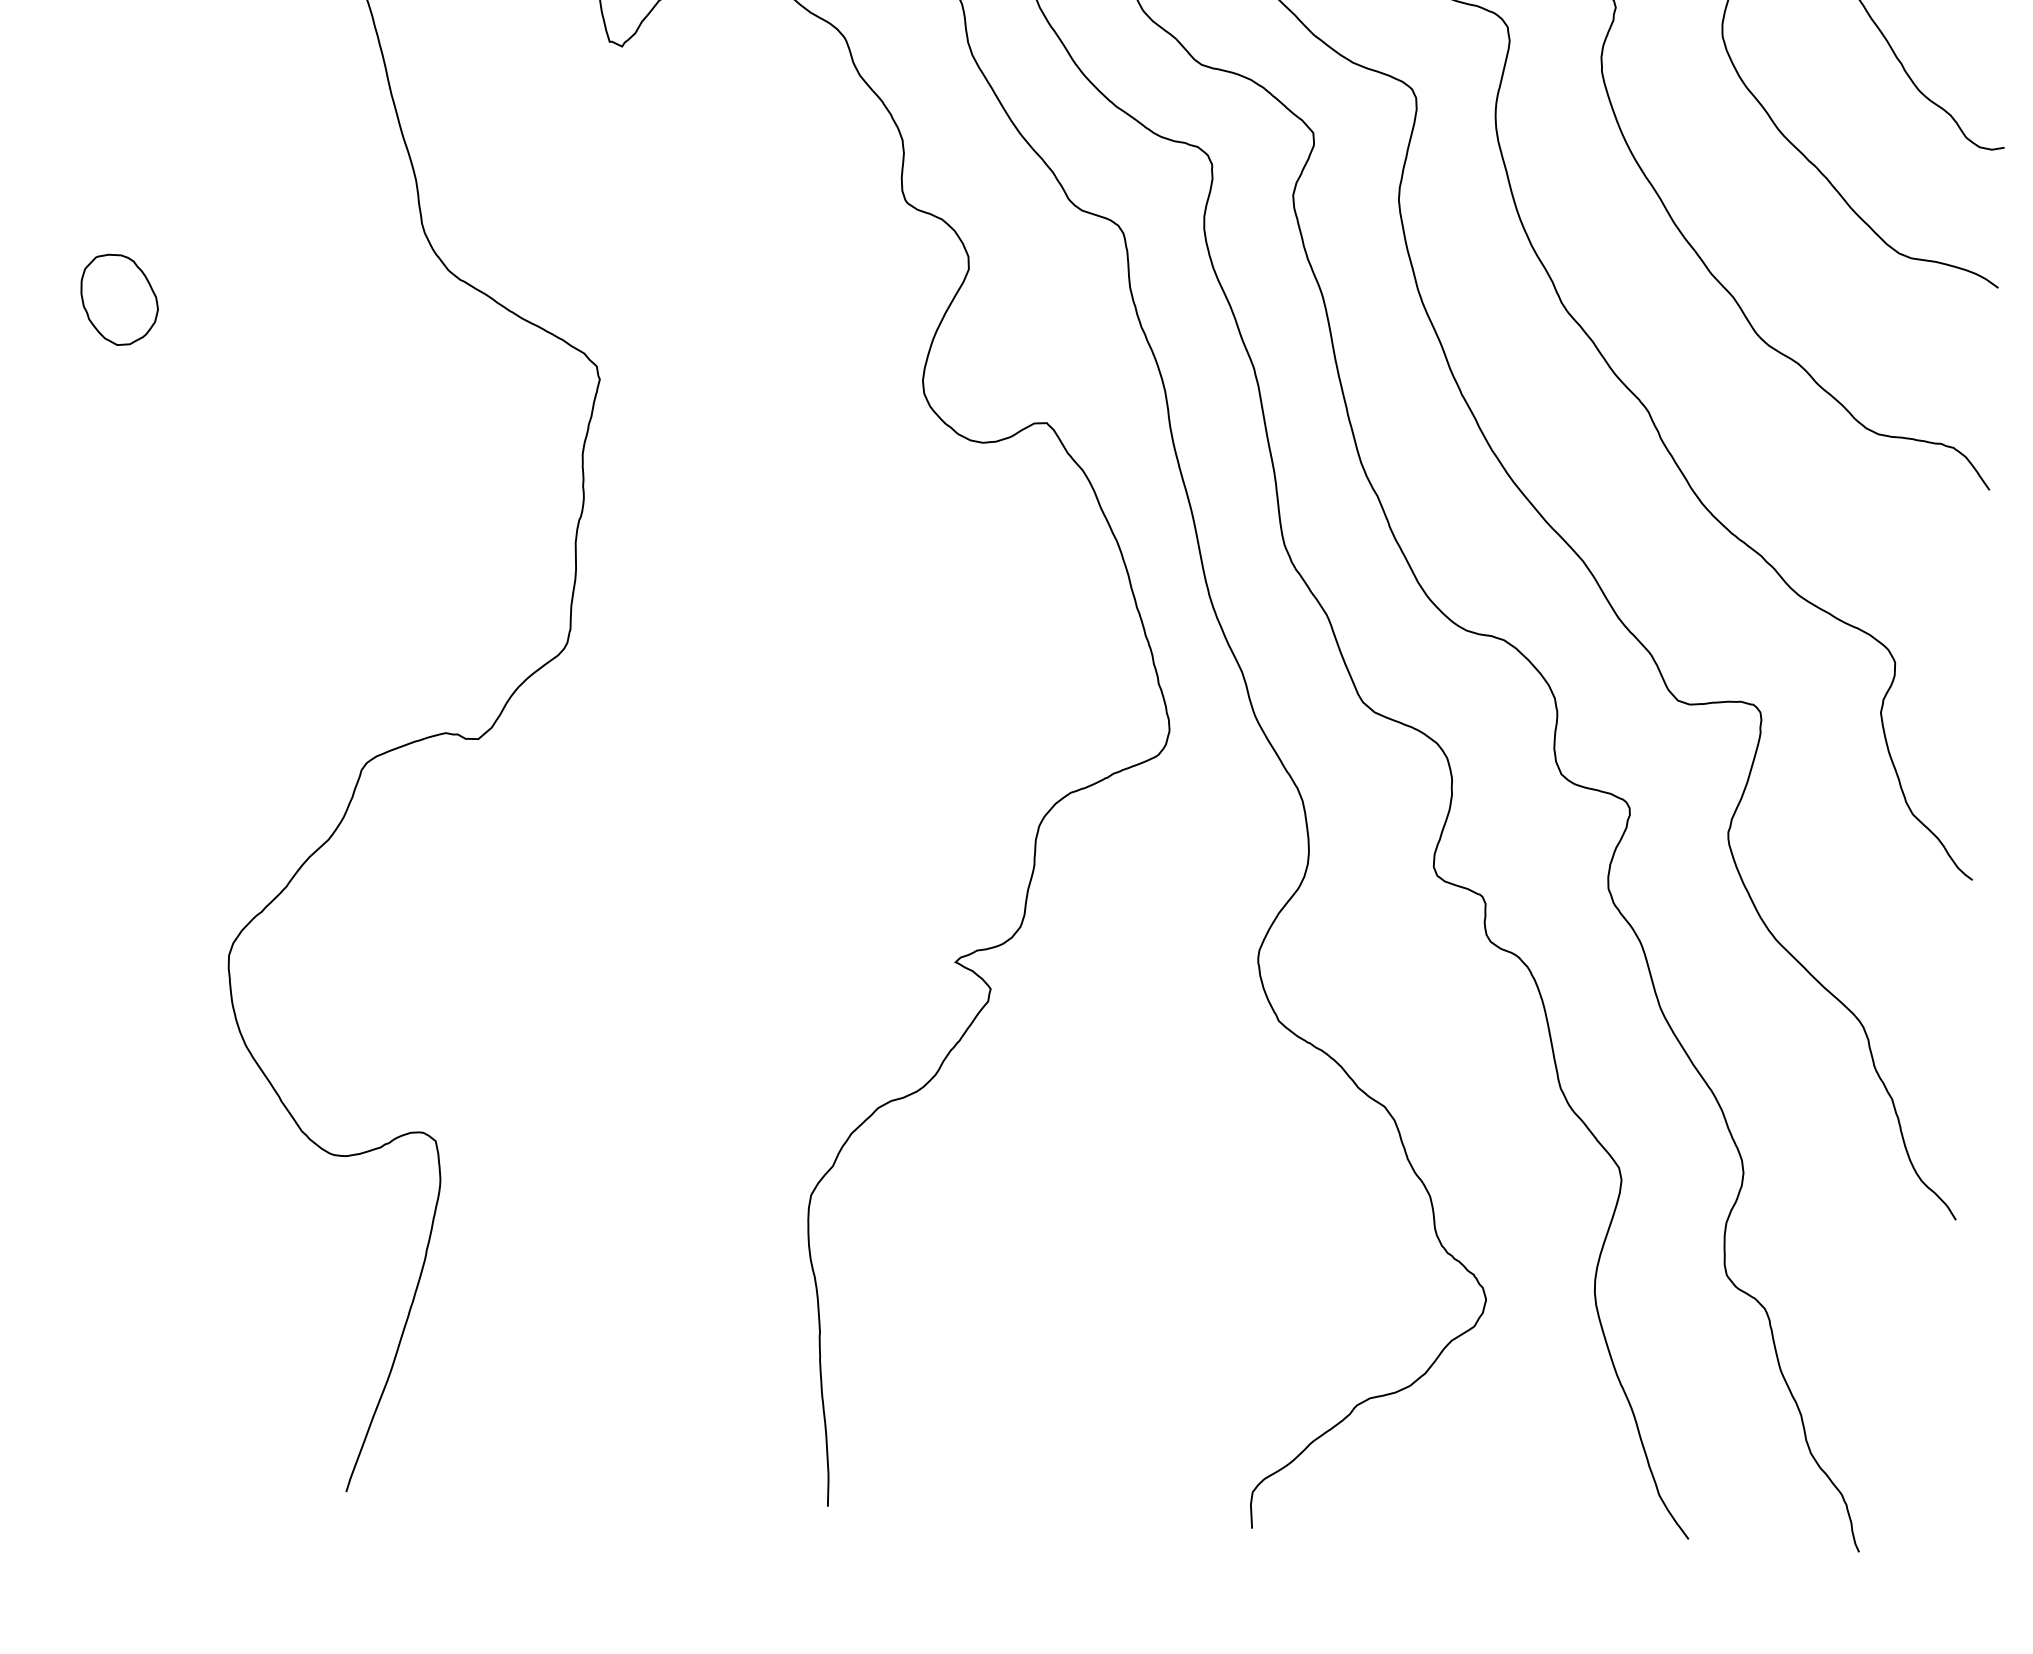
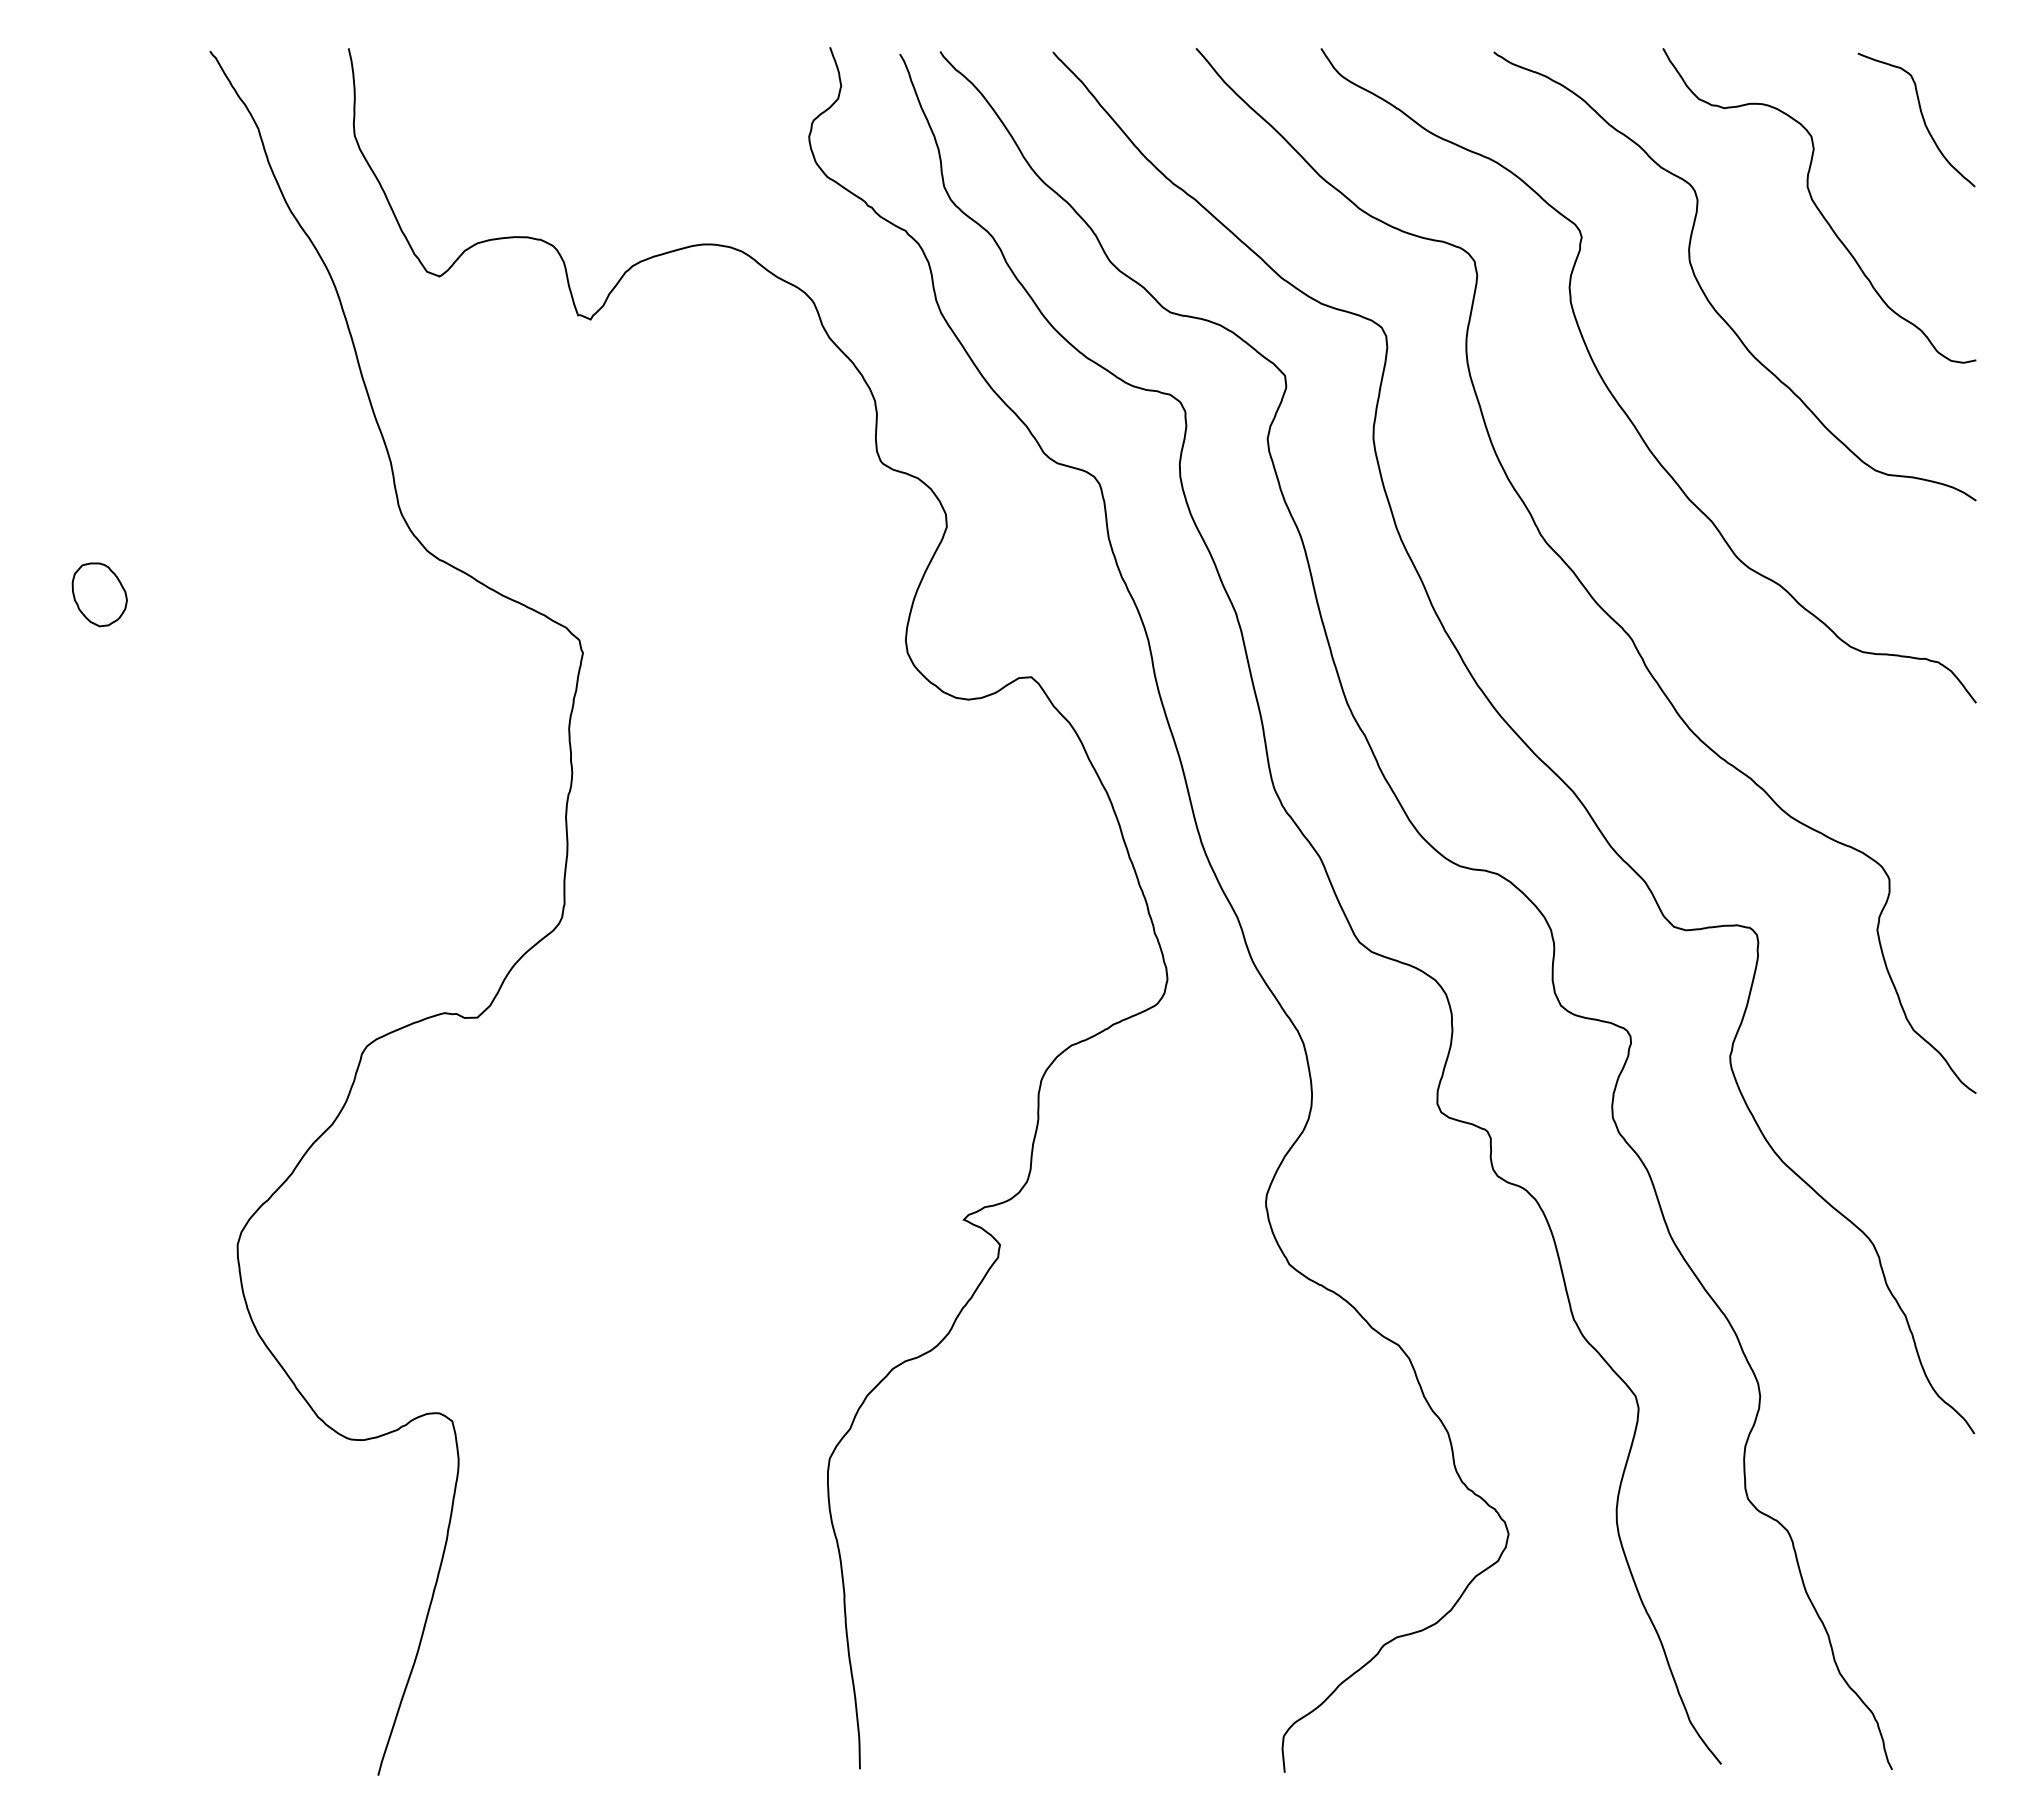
part: (119, 299) -> (99, 594), size x0.7

